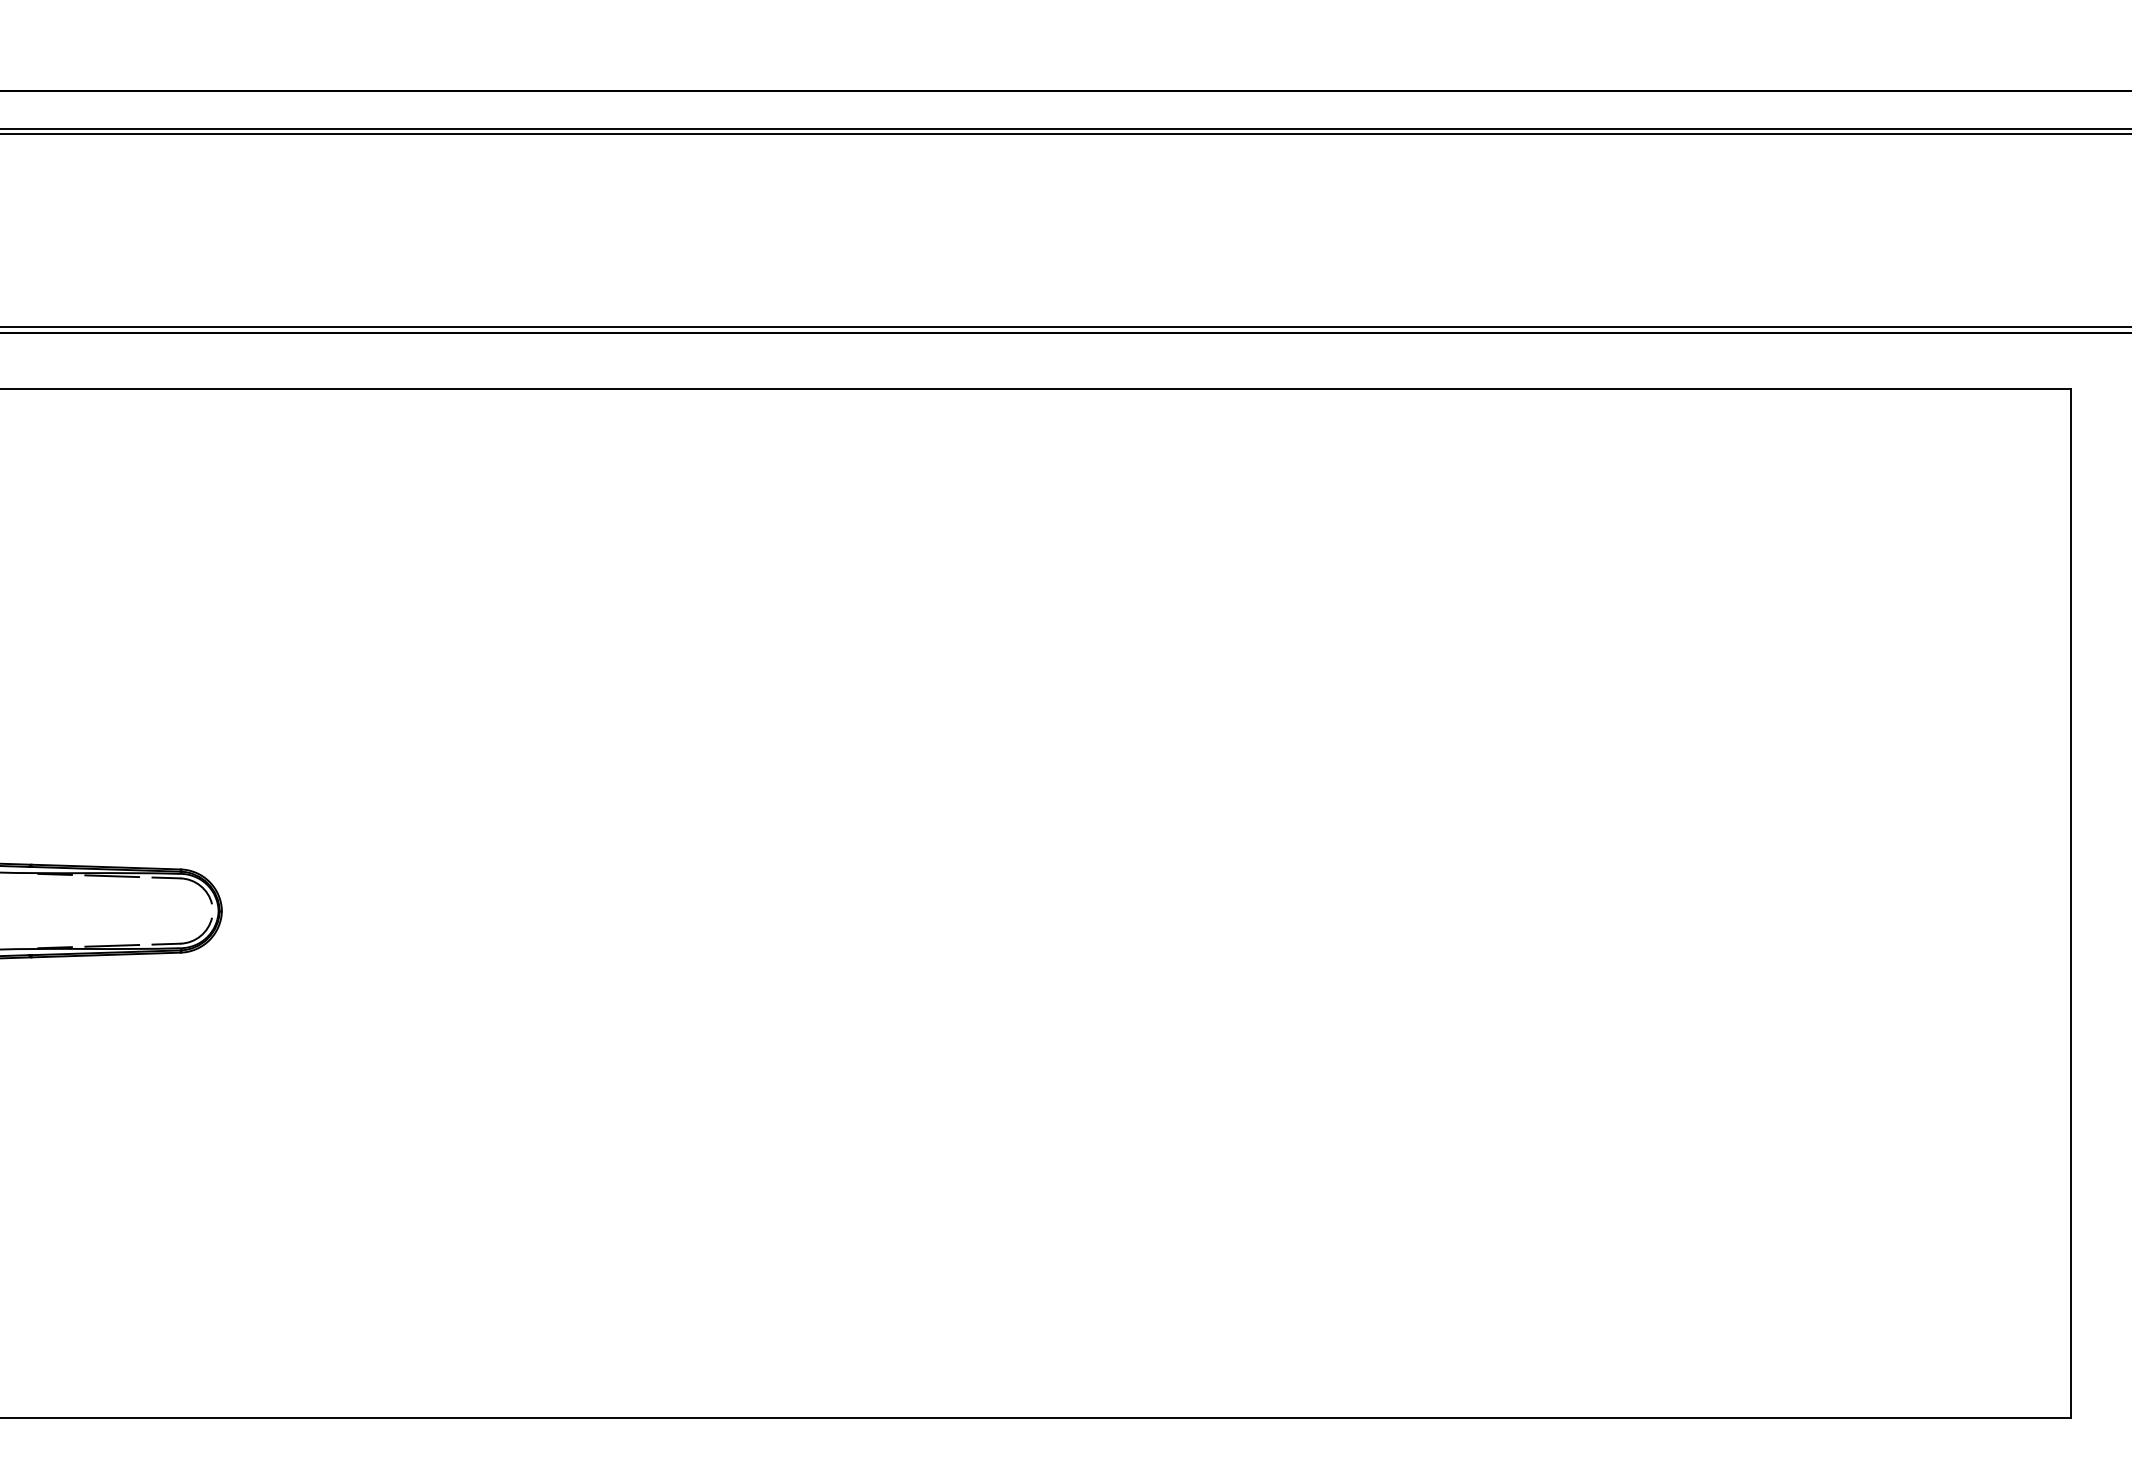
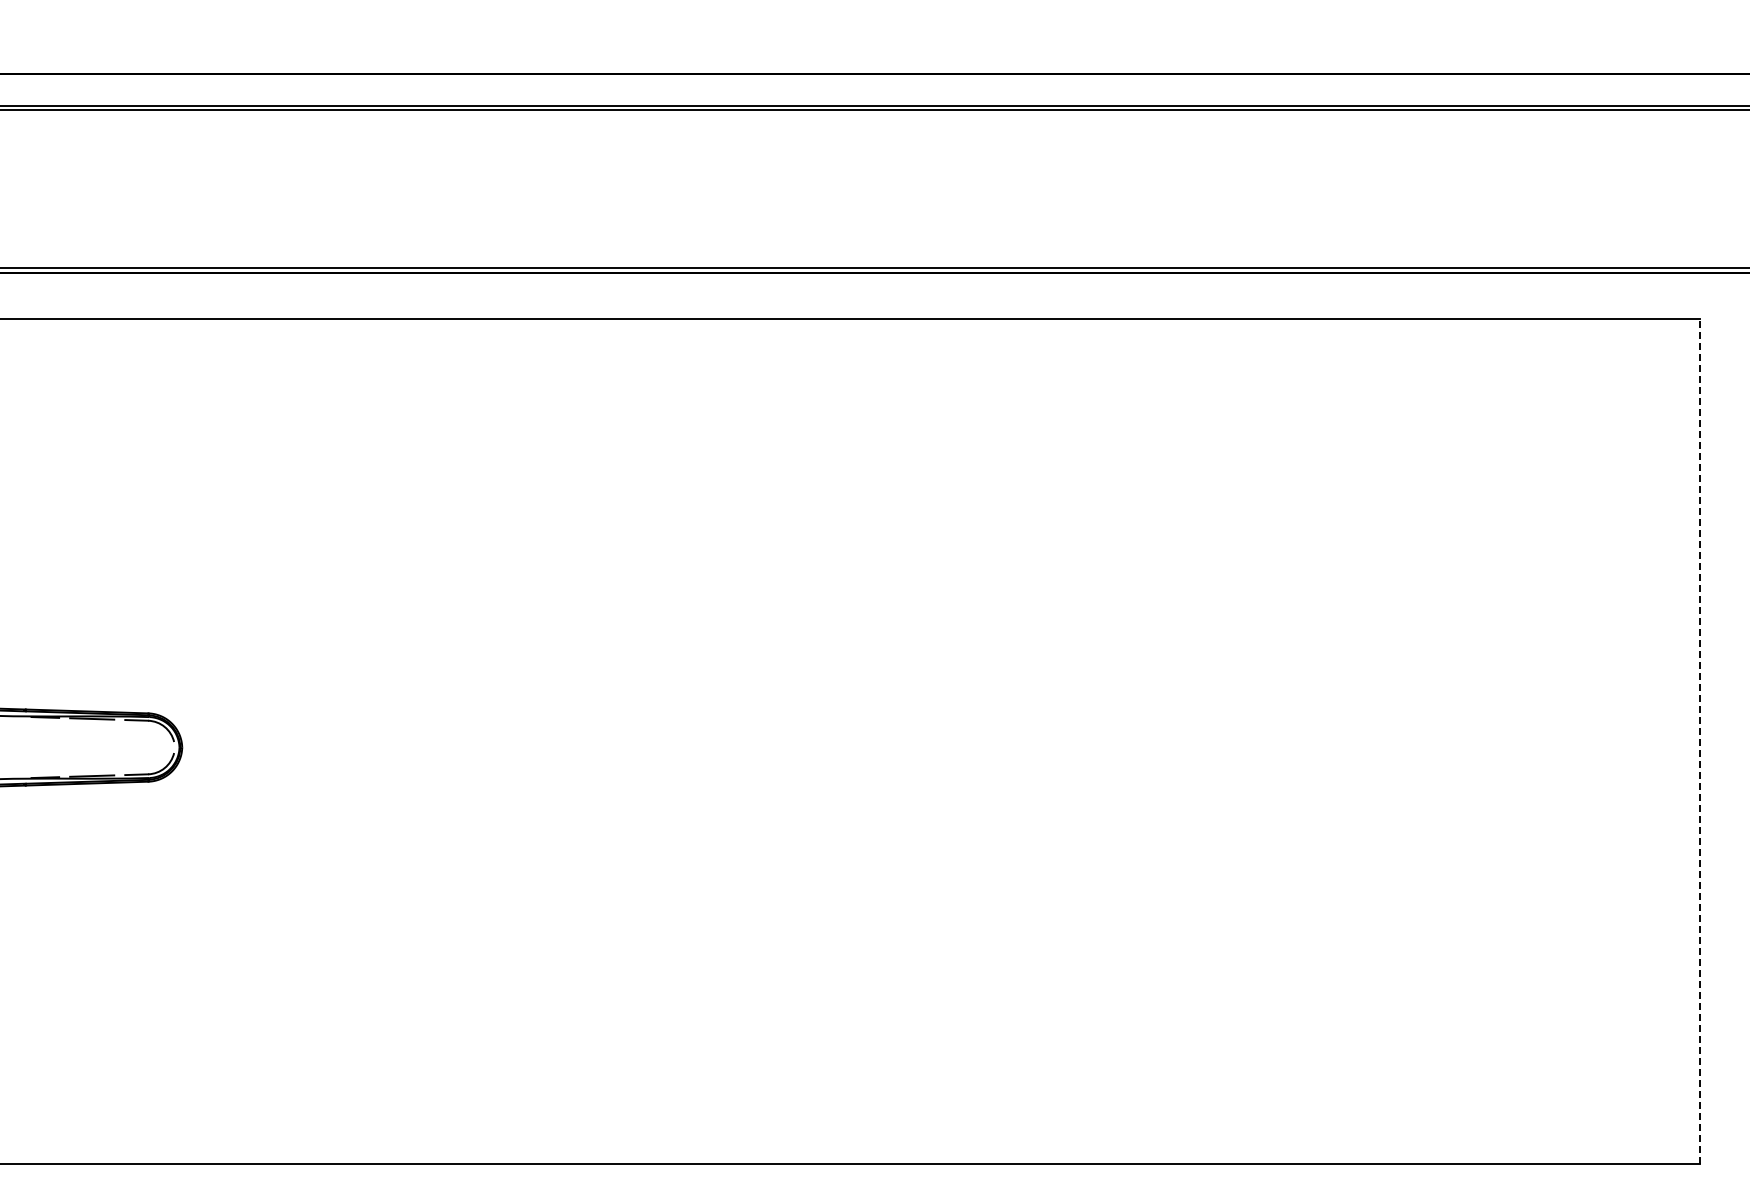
line: (2070, 903) -> (1699, 741), solid -> dashed

